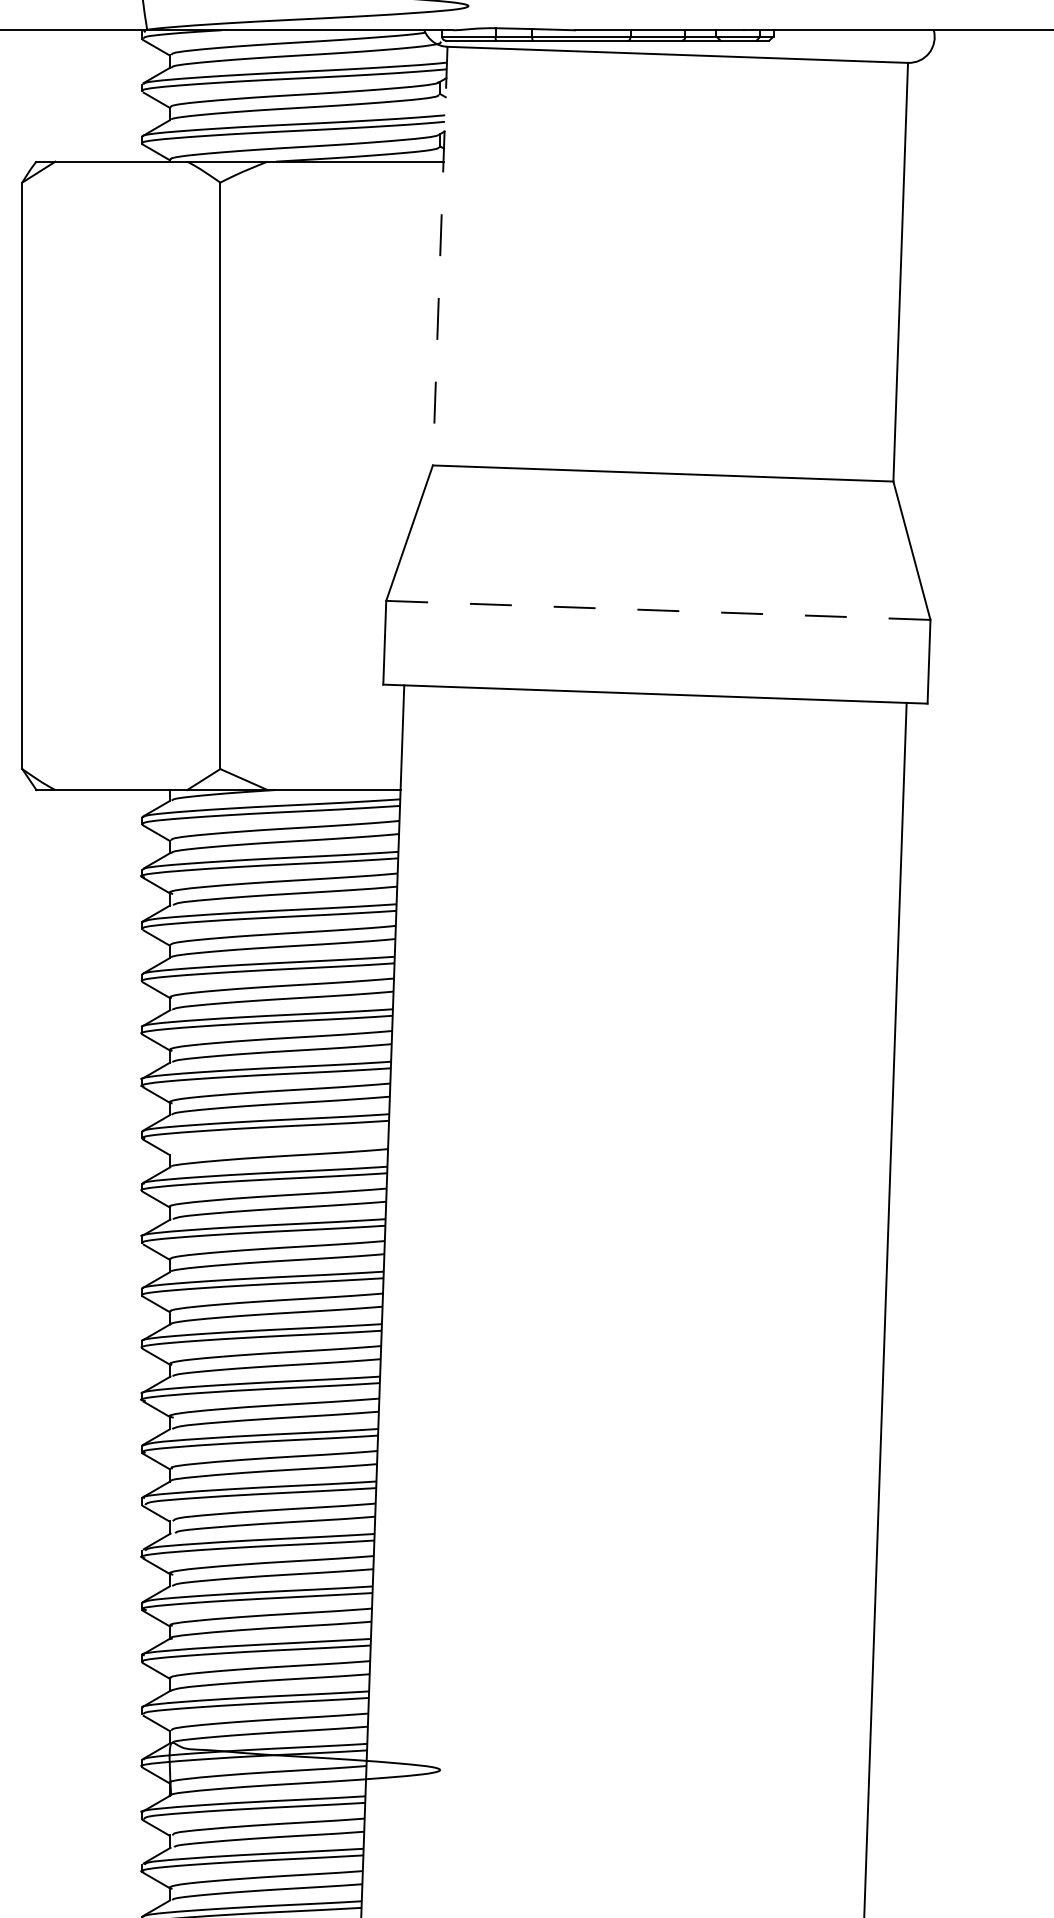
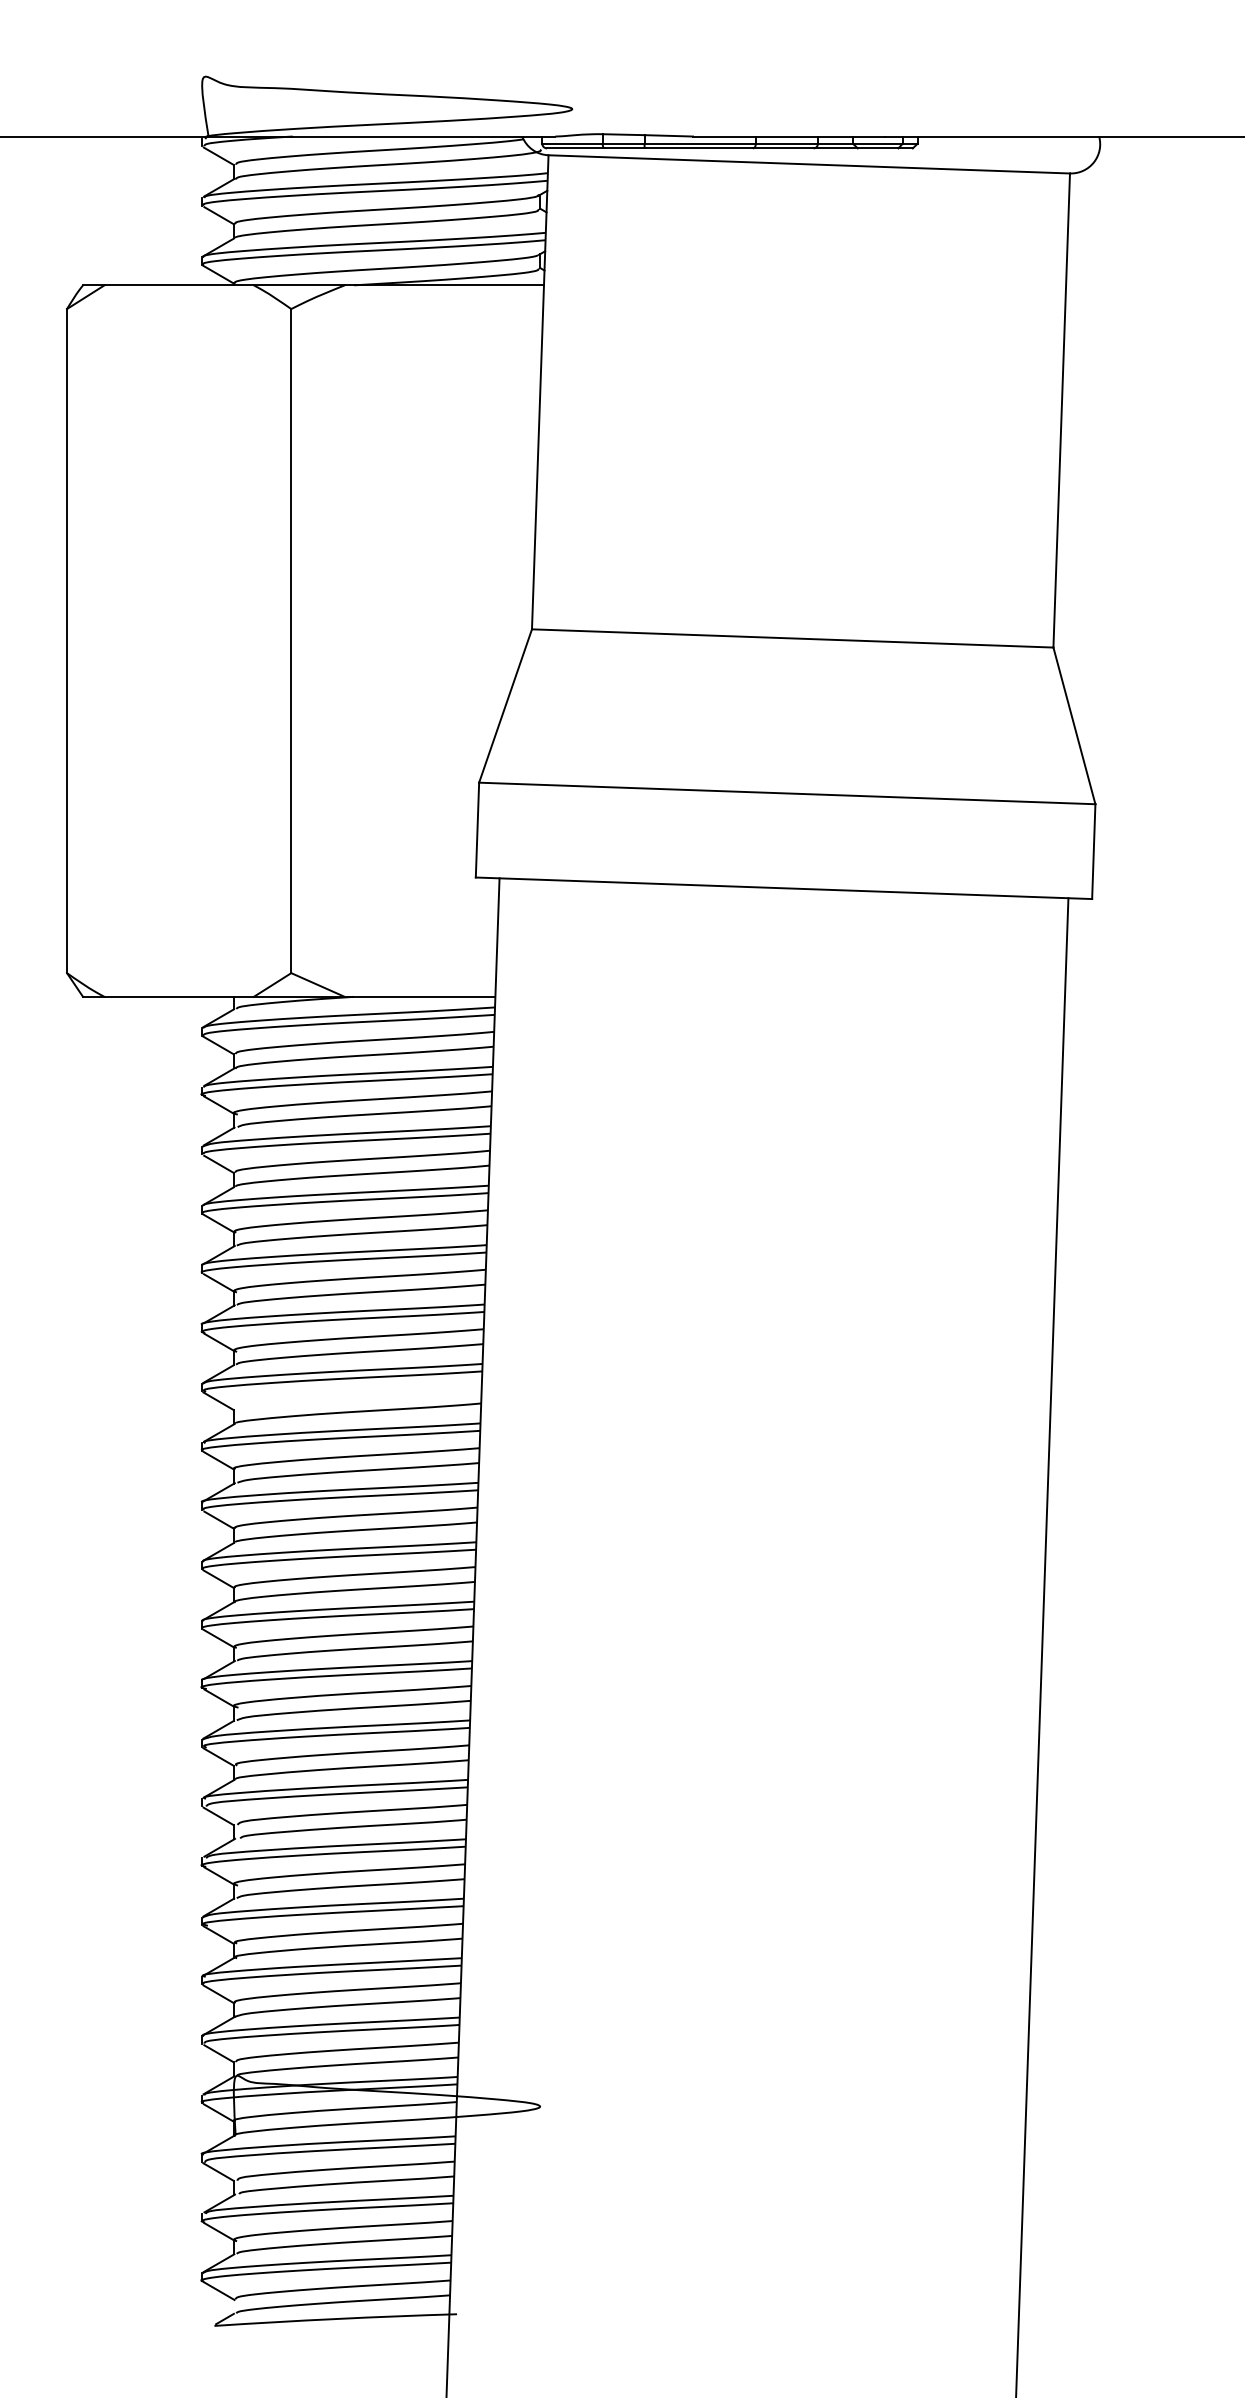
line: (440, 256) -> (540, 392), dashed -> solid
line: (657, 610) -> (786, 793), dashed -> solid

